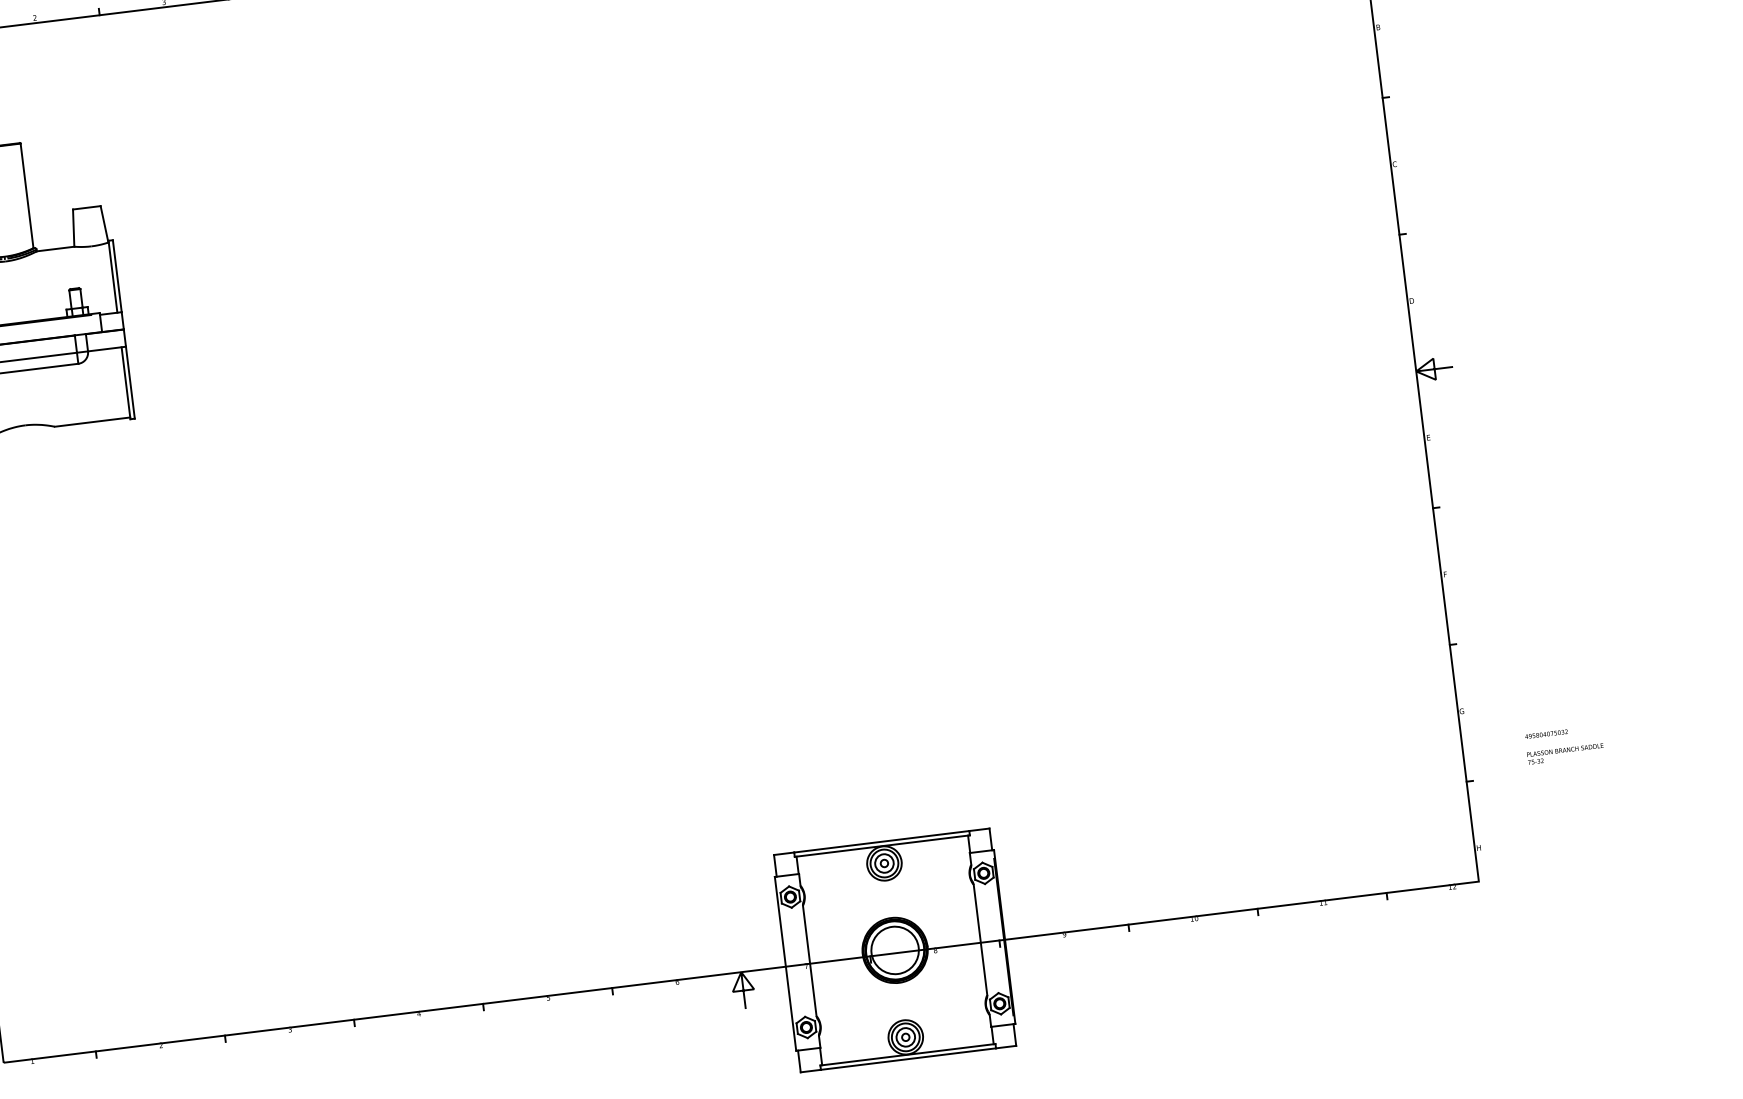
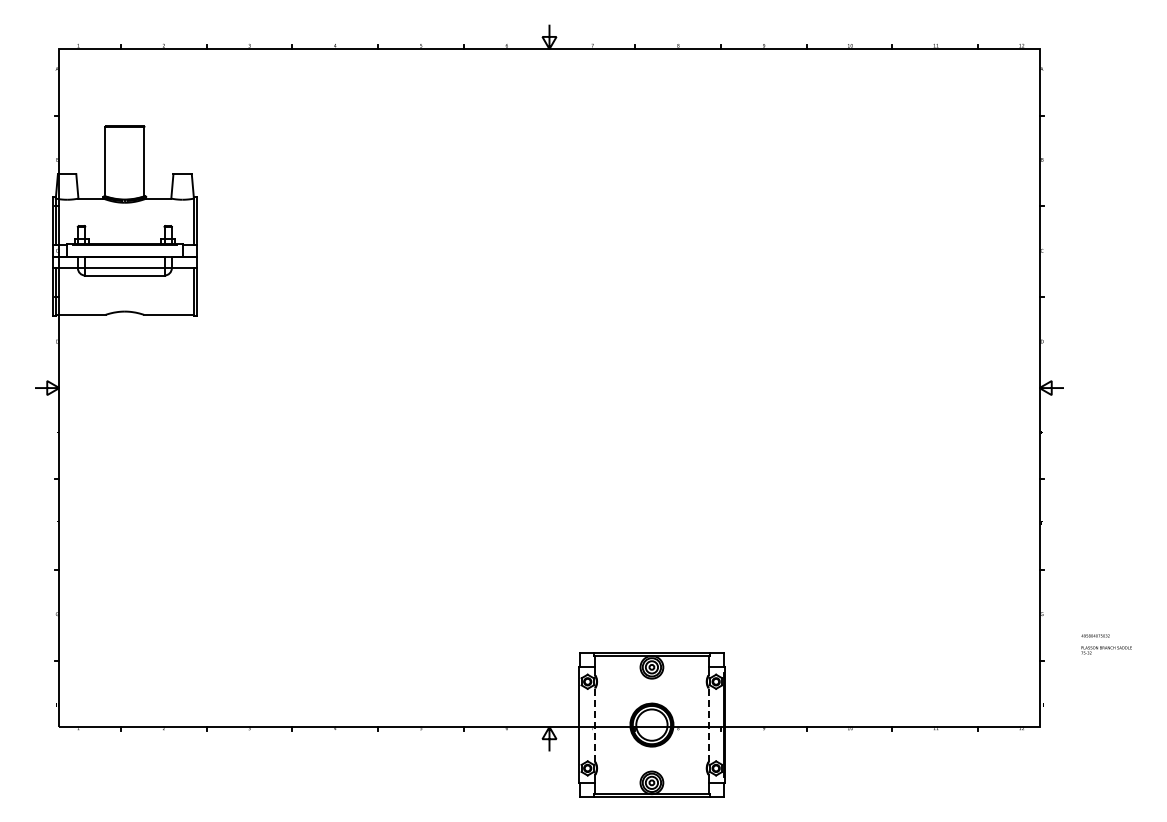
line: (980, 940) -> (708, 725), solid -> dashed
line: (810, 961) -> (595, 725), solid -> dashed

